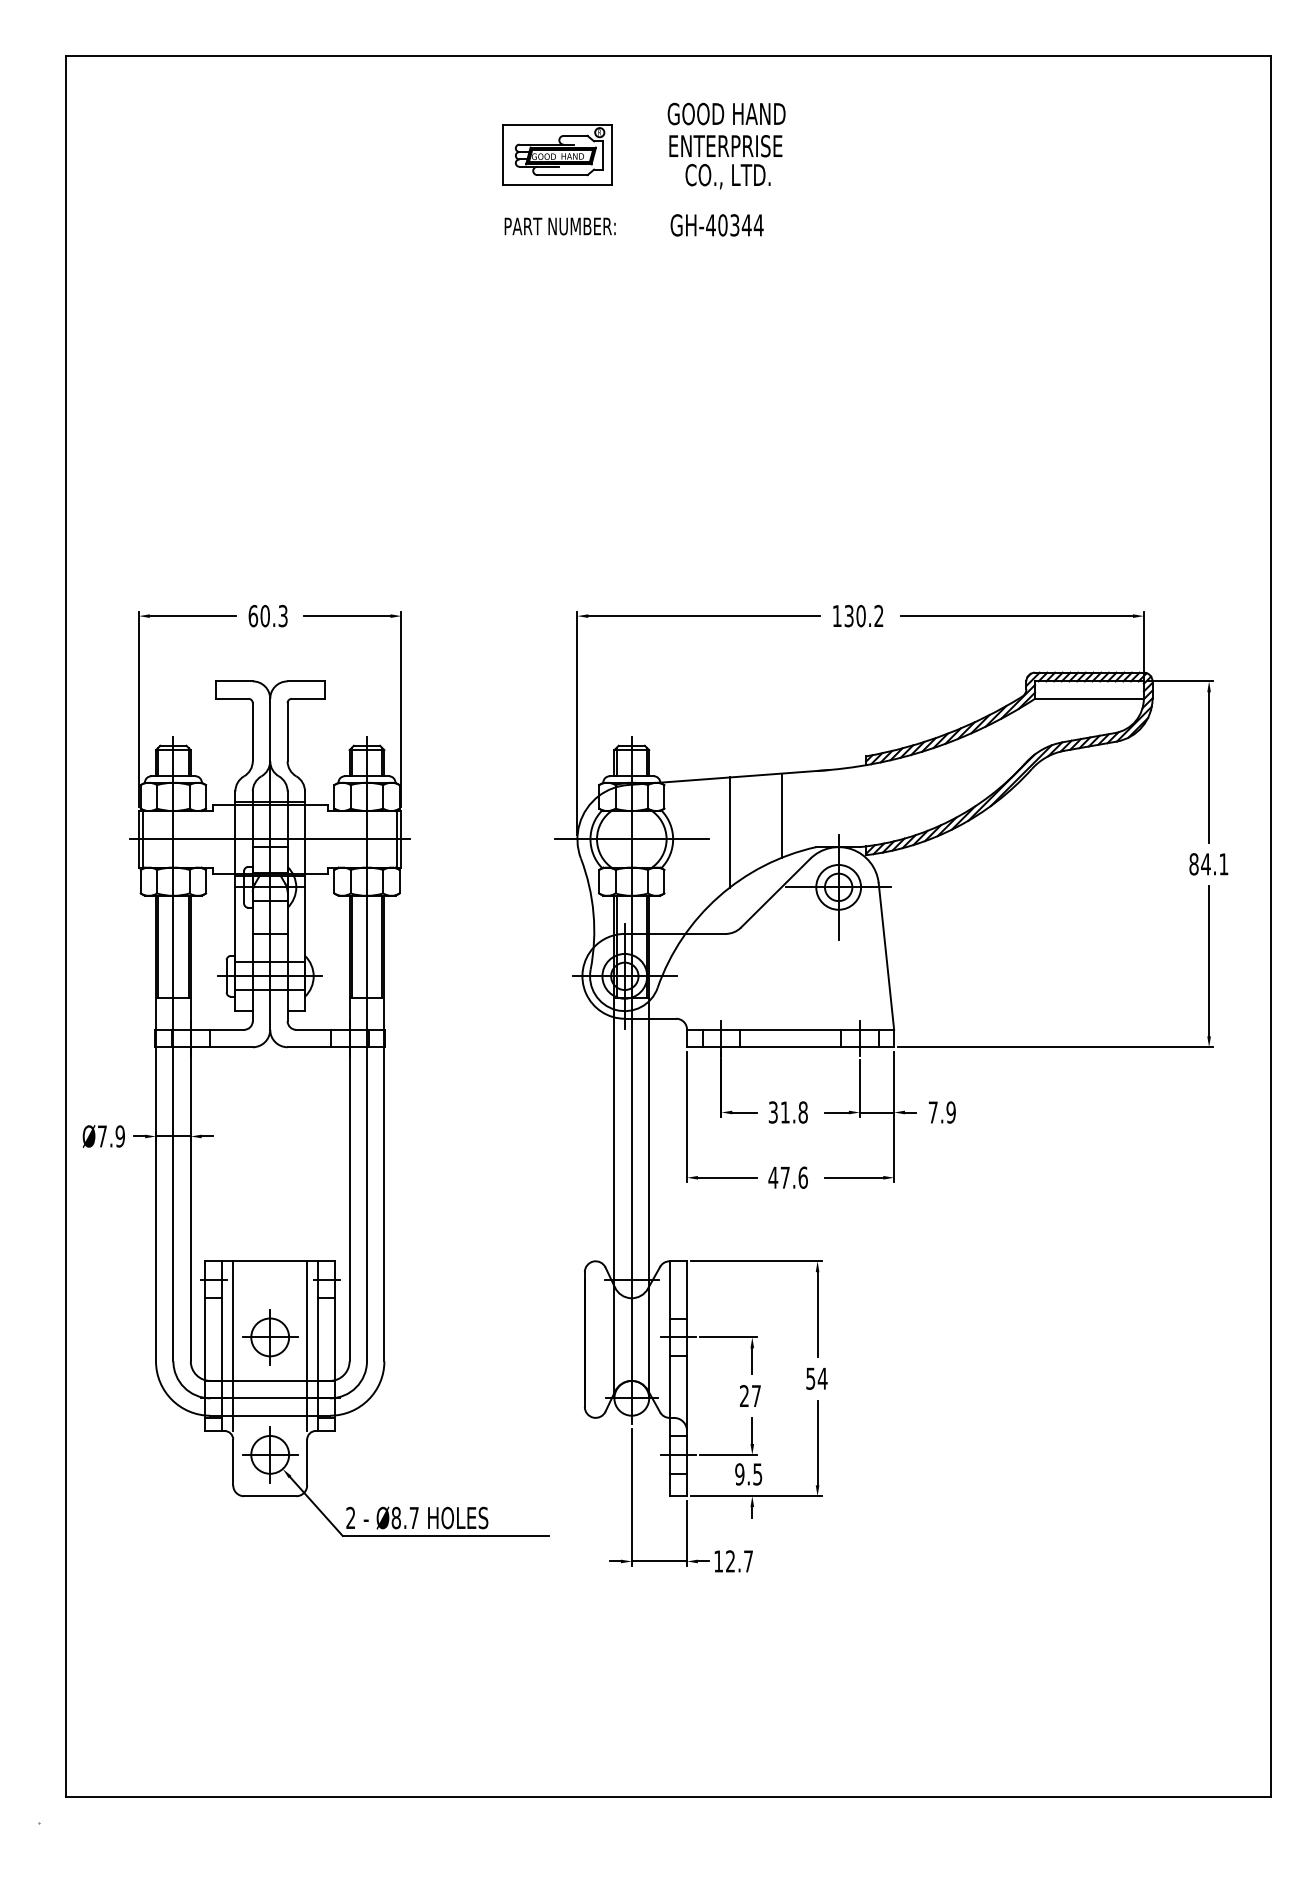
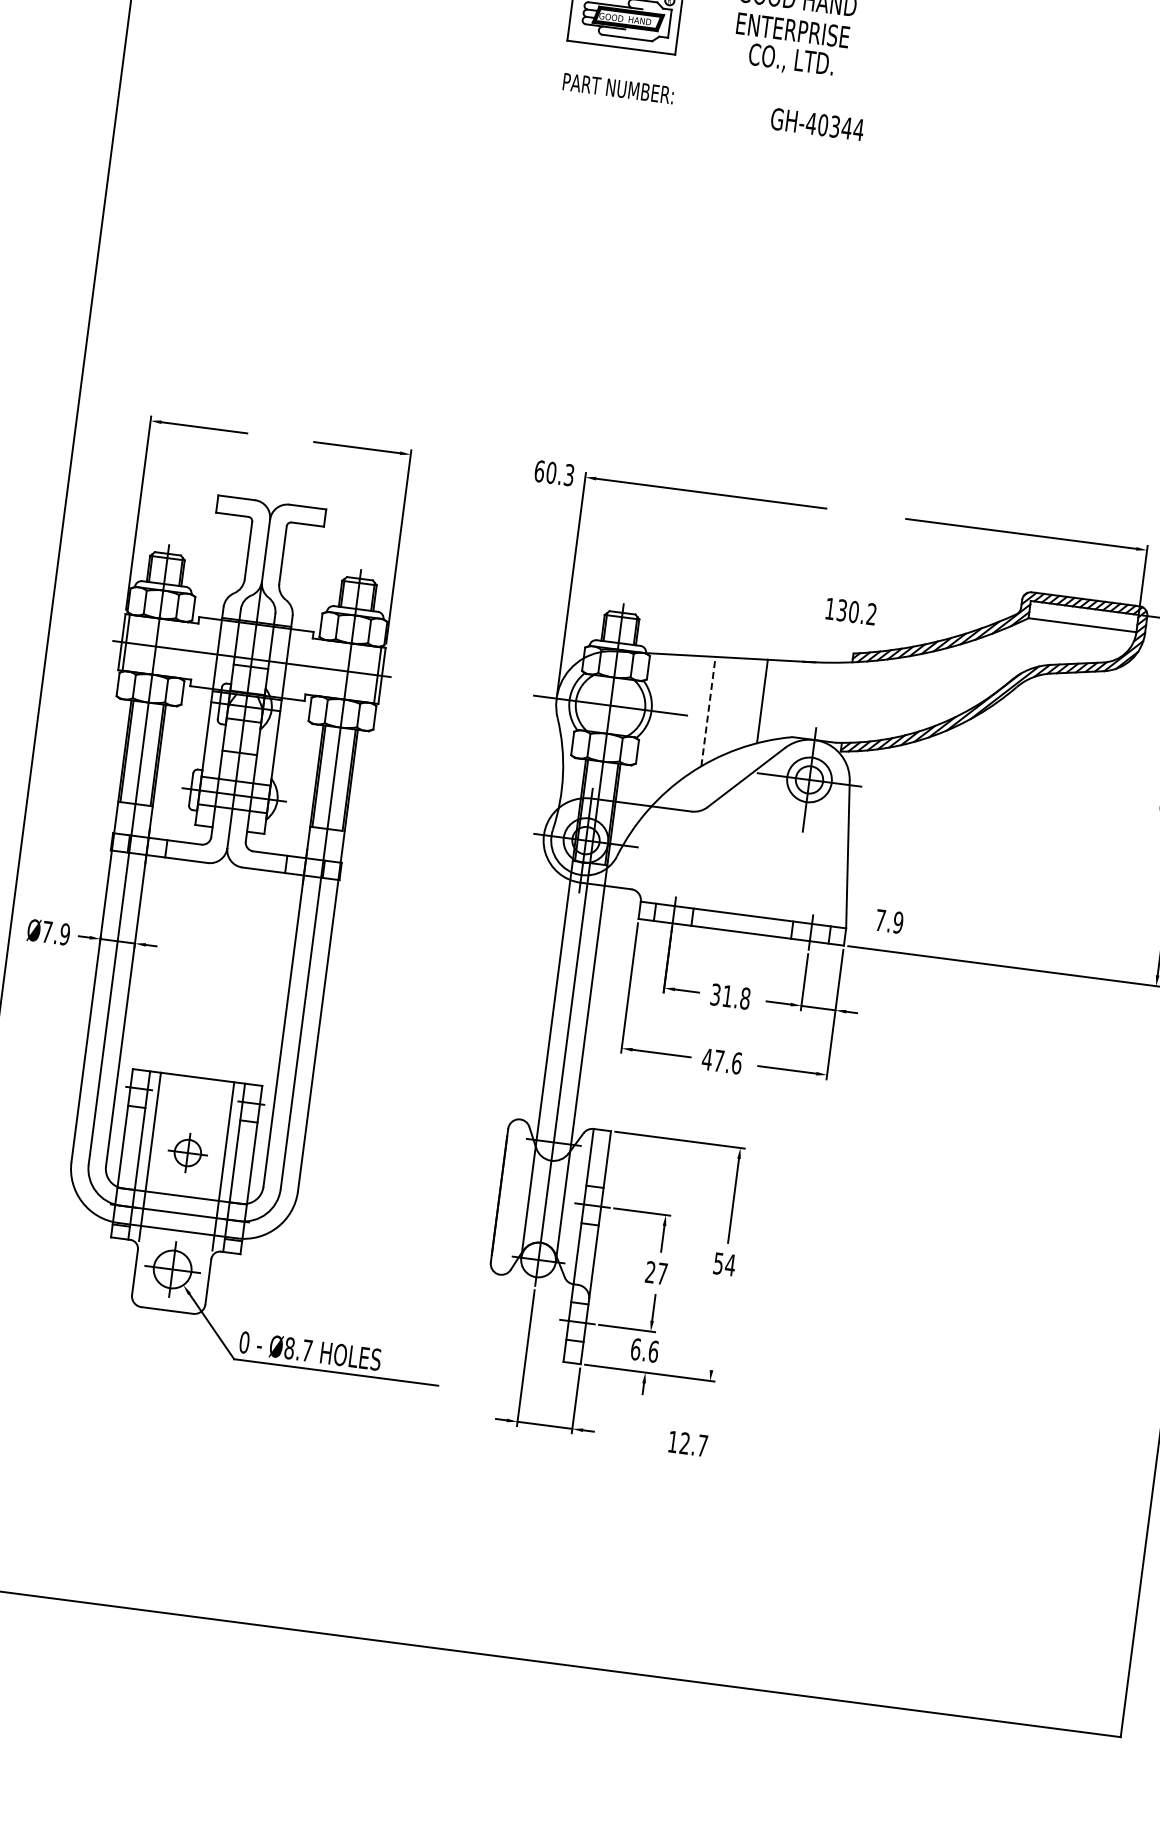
text: (716, 225) -> (816, 124), moved
text: (267, 616) -> (553, 473), moved
text: (858, 616) -> (851, 612), moved
line: (729, 832) -> (708, 711), solid -> dashed
text: (942, 1112) -> (889, 921), moved
part: (270, 1337) -> (188, 1153), size x0.7
line: (817, 1442) -> (717, 1327), removed
text: (748, 1474) -> (644, 1350), 9.5 -> 6.6
text: (350, 1517) -> (244, 1341), 2 -> 0
text: (733, 1561) -> (687, 1443), moved

